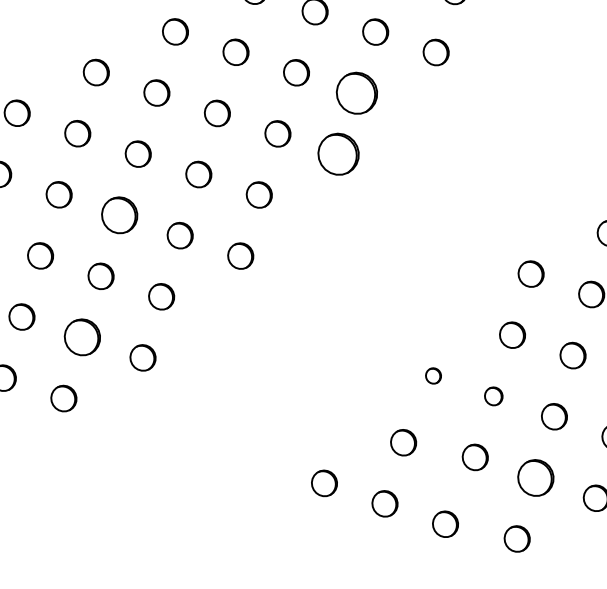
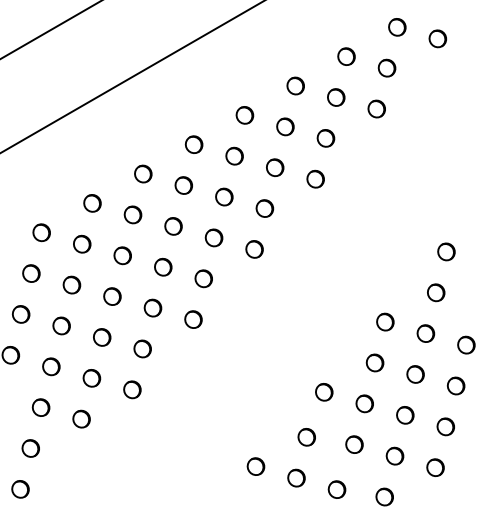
part: (356, 93) -> (264, 208), size x0.62
part: (338, 154) -> (254, 249), size x0.62
part: (119, 215) -> (112, 296), size x0.71
part: (81, 337) -> (91, 378), size x0.71
part: (433, 376) -> (324, 392), size x1.67
part: (493, 395) -> (364, 403), size x1.43
part: (535, 476) -> (394, 455), size x0.71

